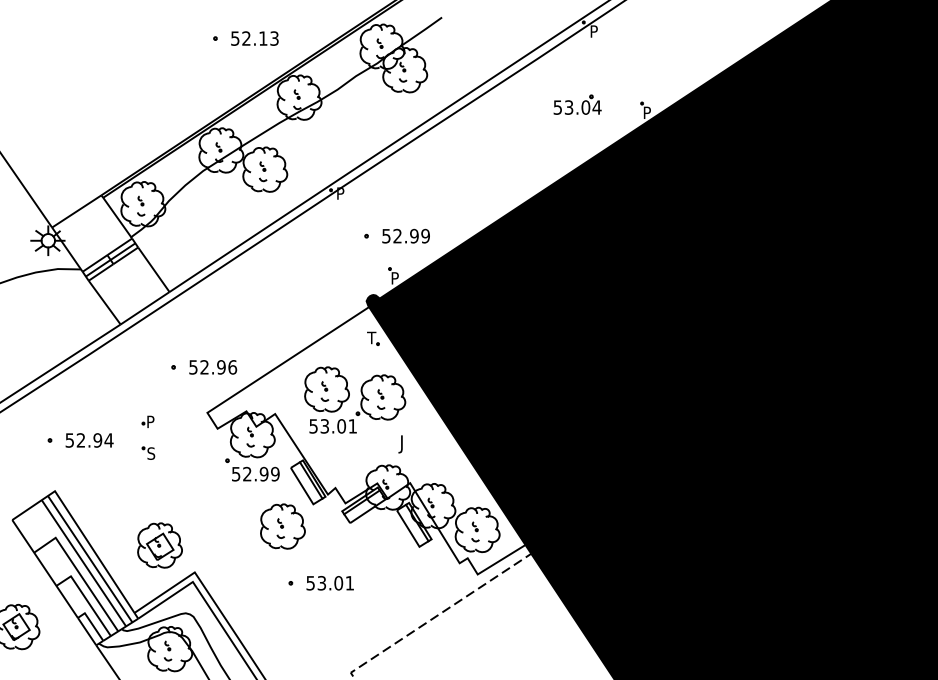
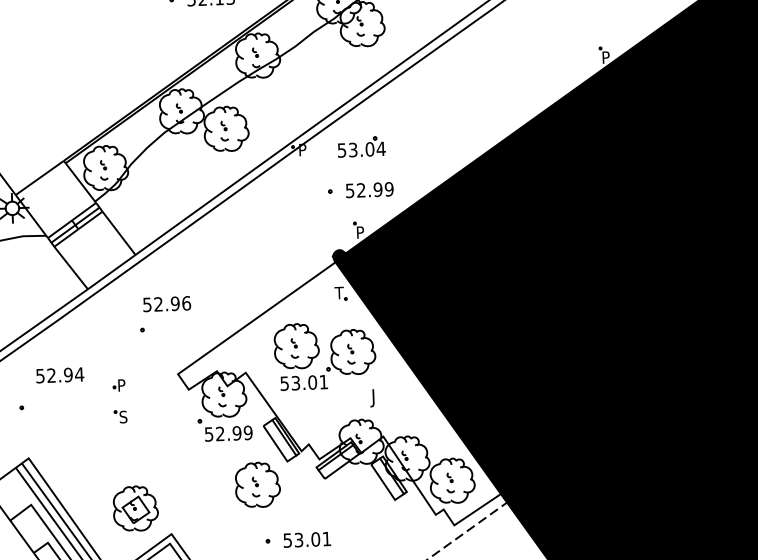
part: (577, 104) -> (361, 146), moved
text: (213, 367) -> (167, 304), moved
text: (89, 440) -> (60, 375), moved

